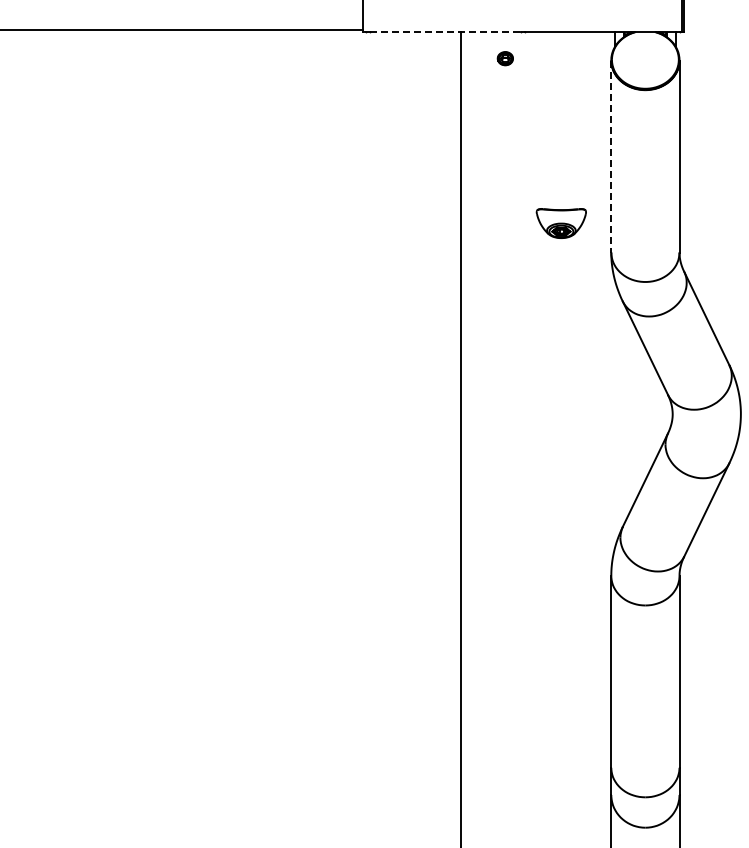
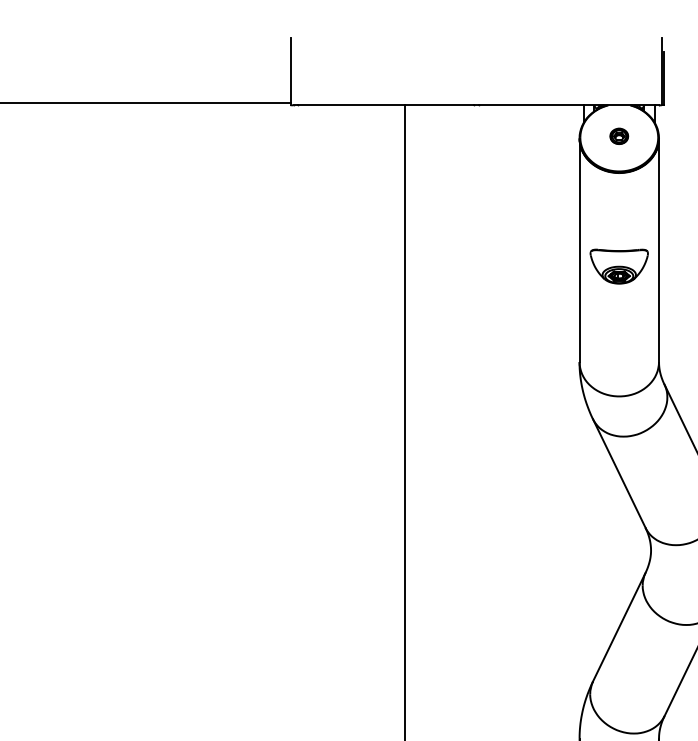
line: (445, 31) -> (386, 104), dashed -> solid
part: (504, 58) -> (618, 136), moved
line: (611, 156) -> (579, 250), dashed -> solid
part: (560, 223) -> (618, 266), moved

